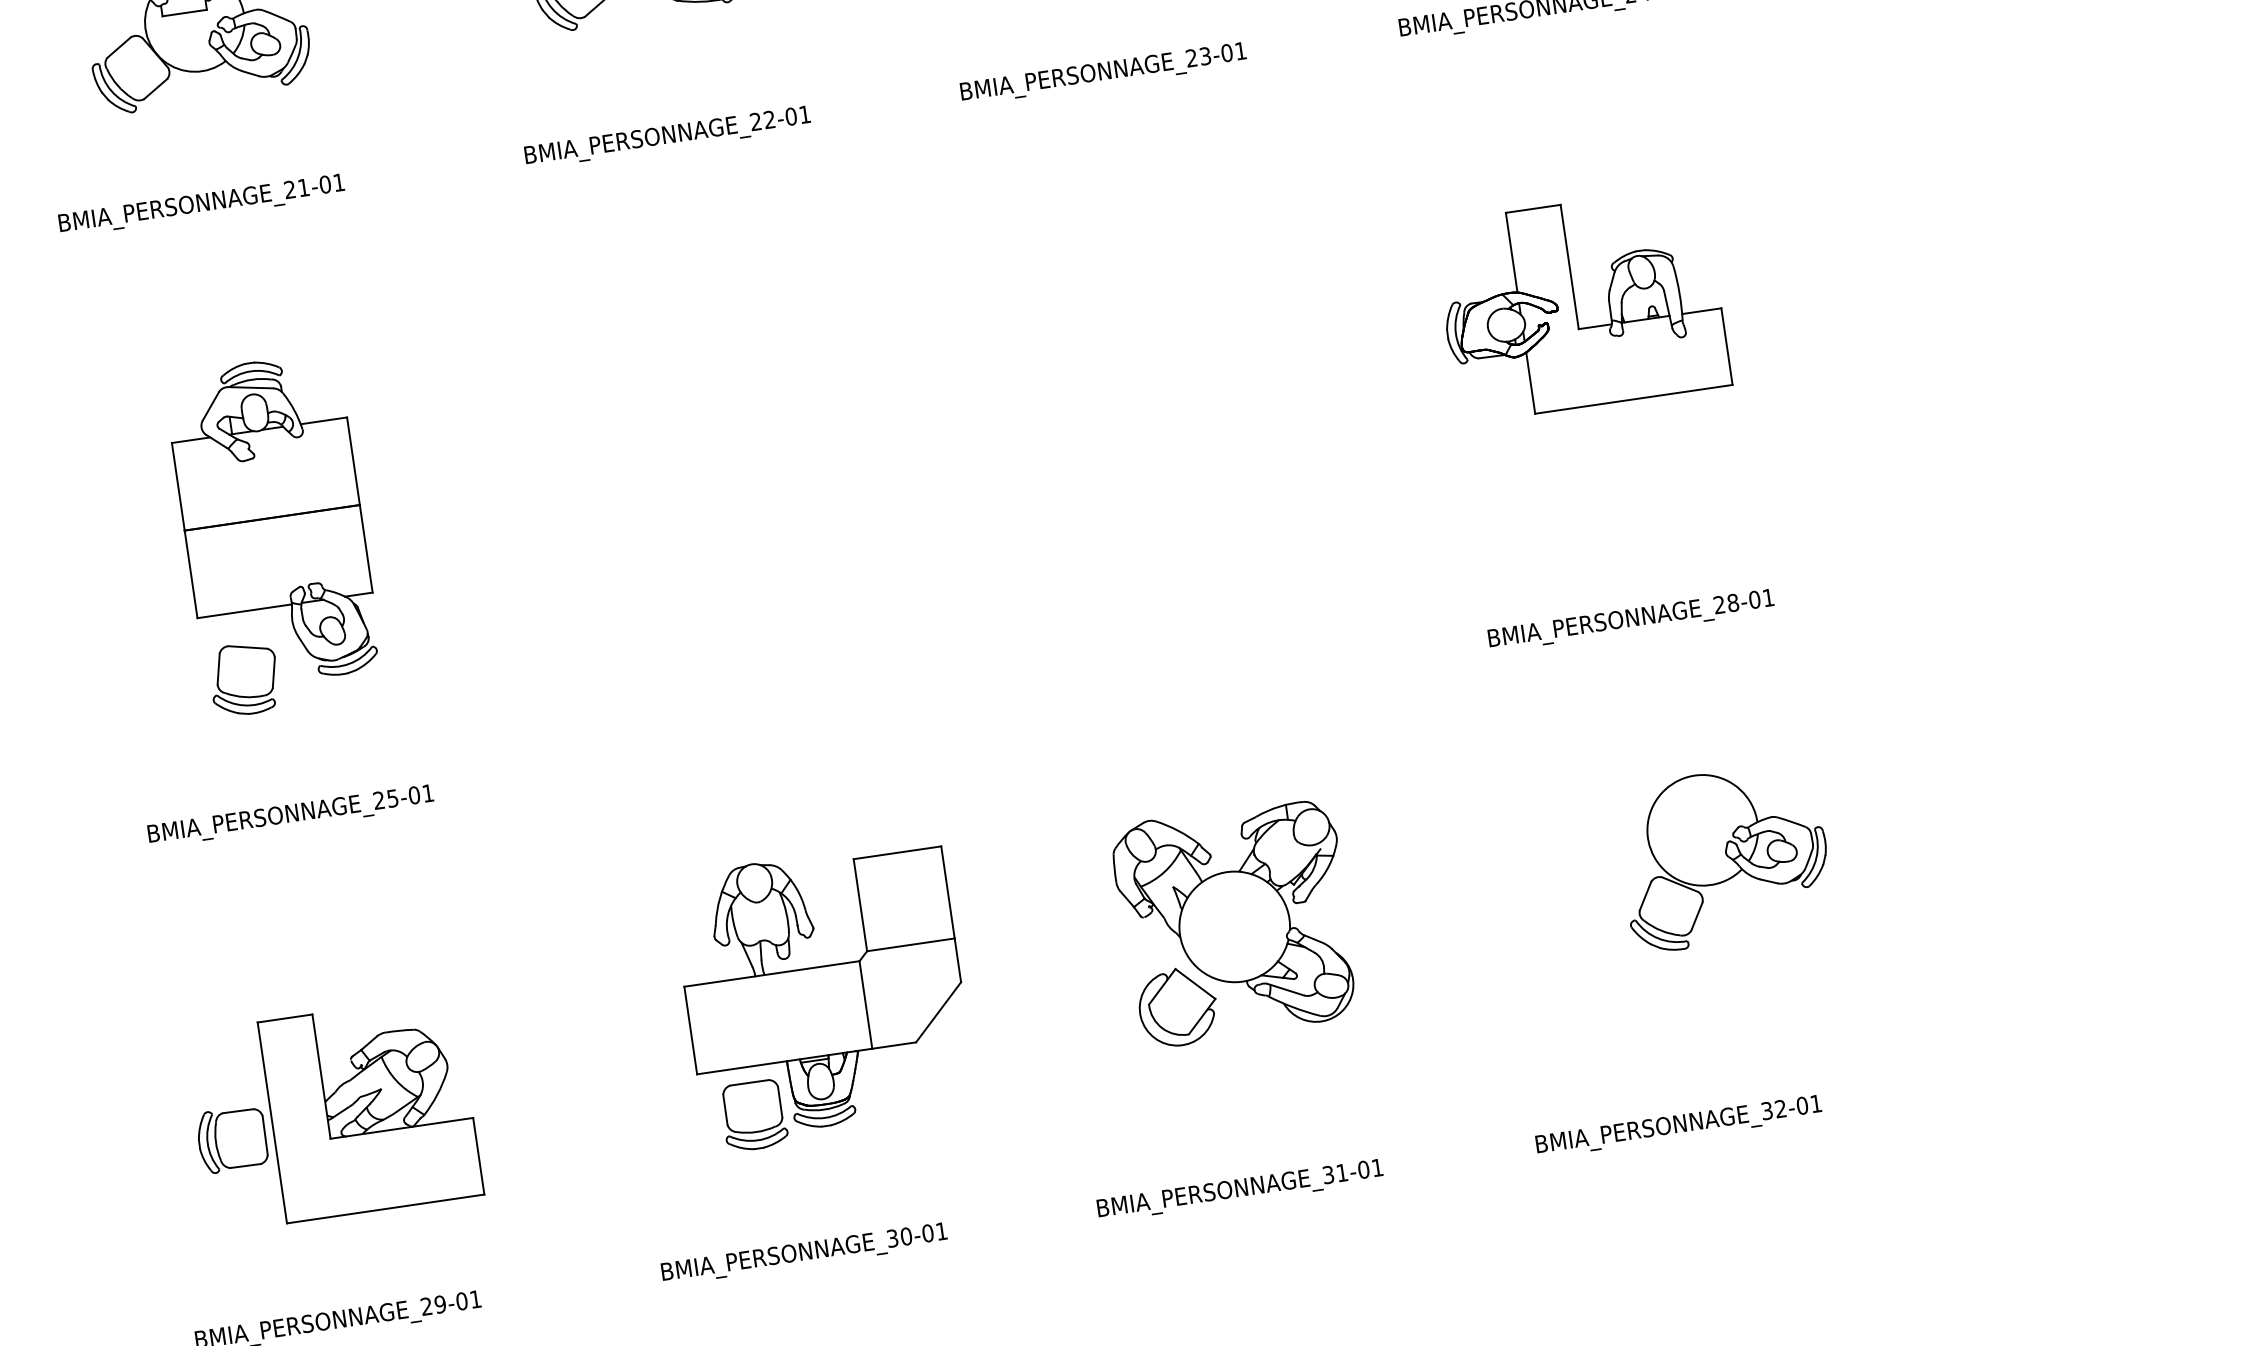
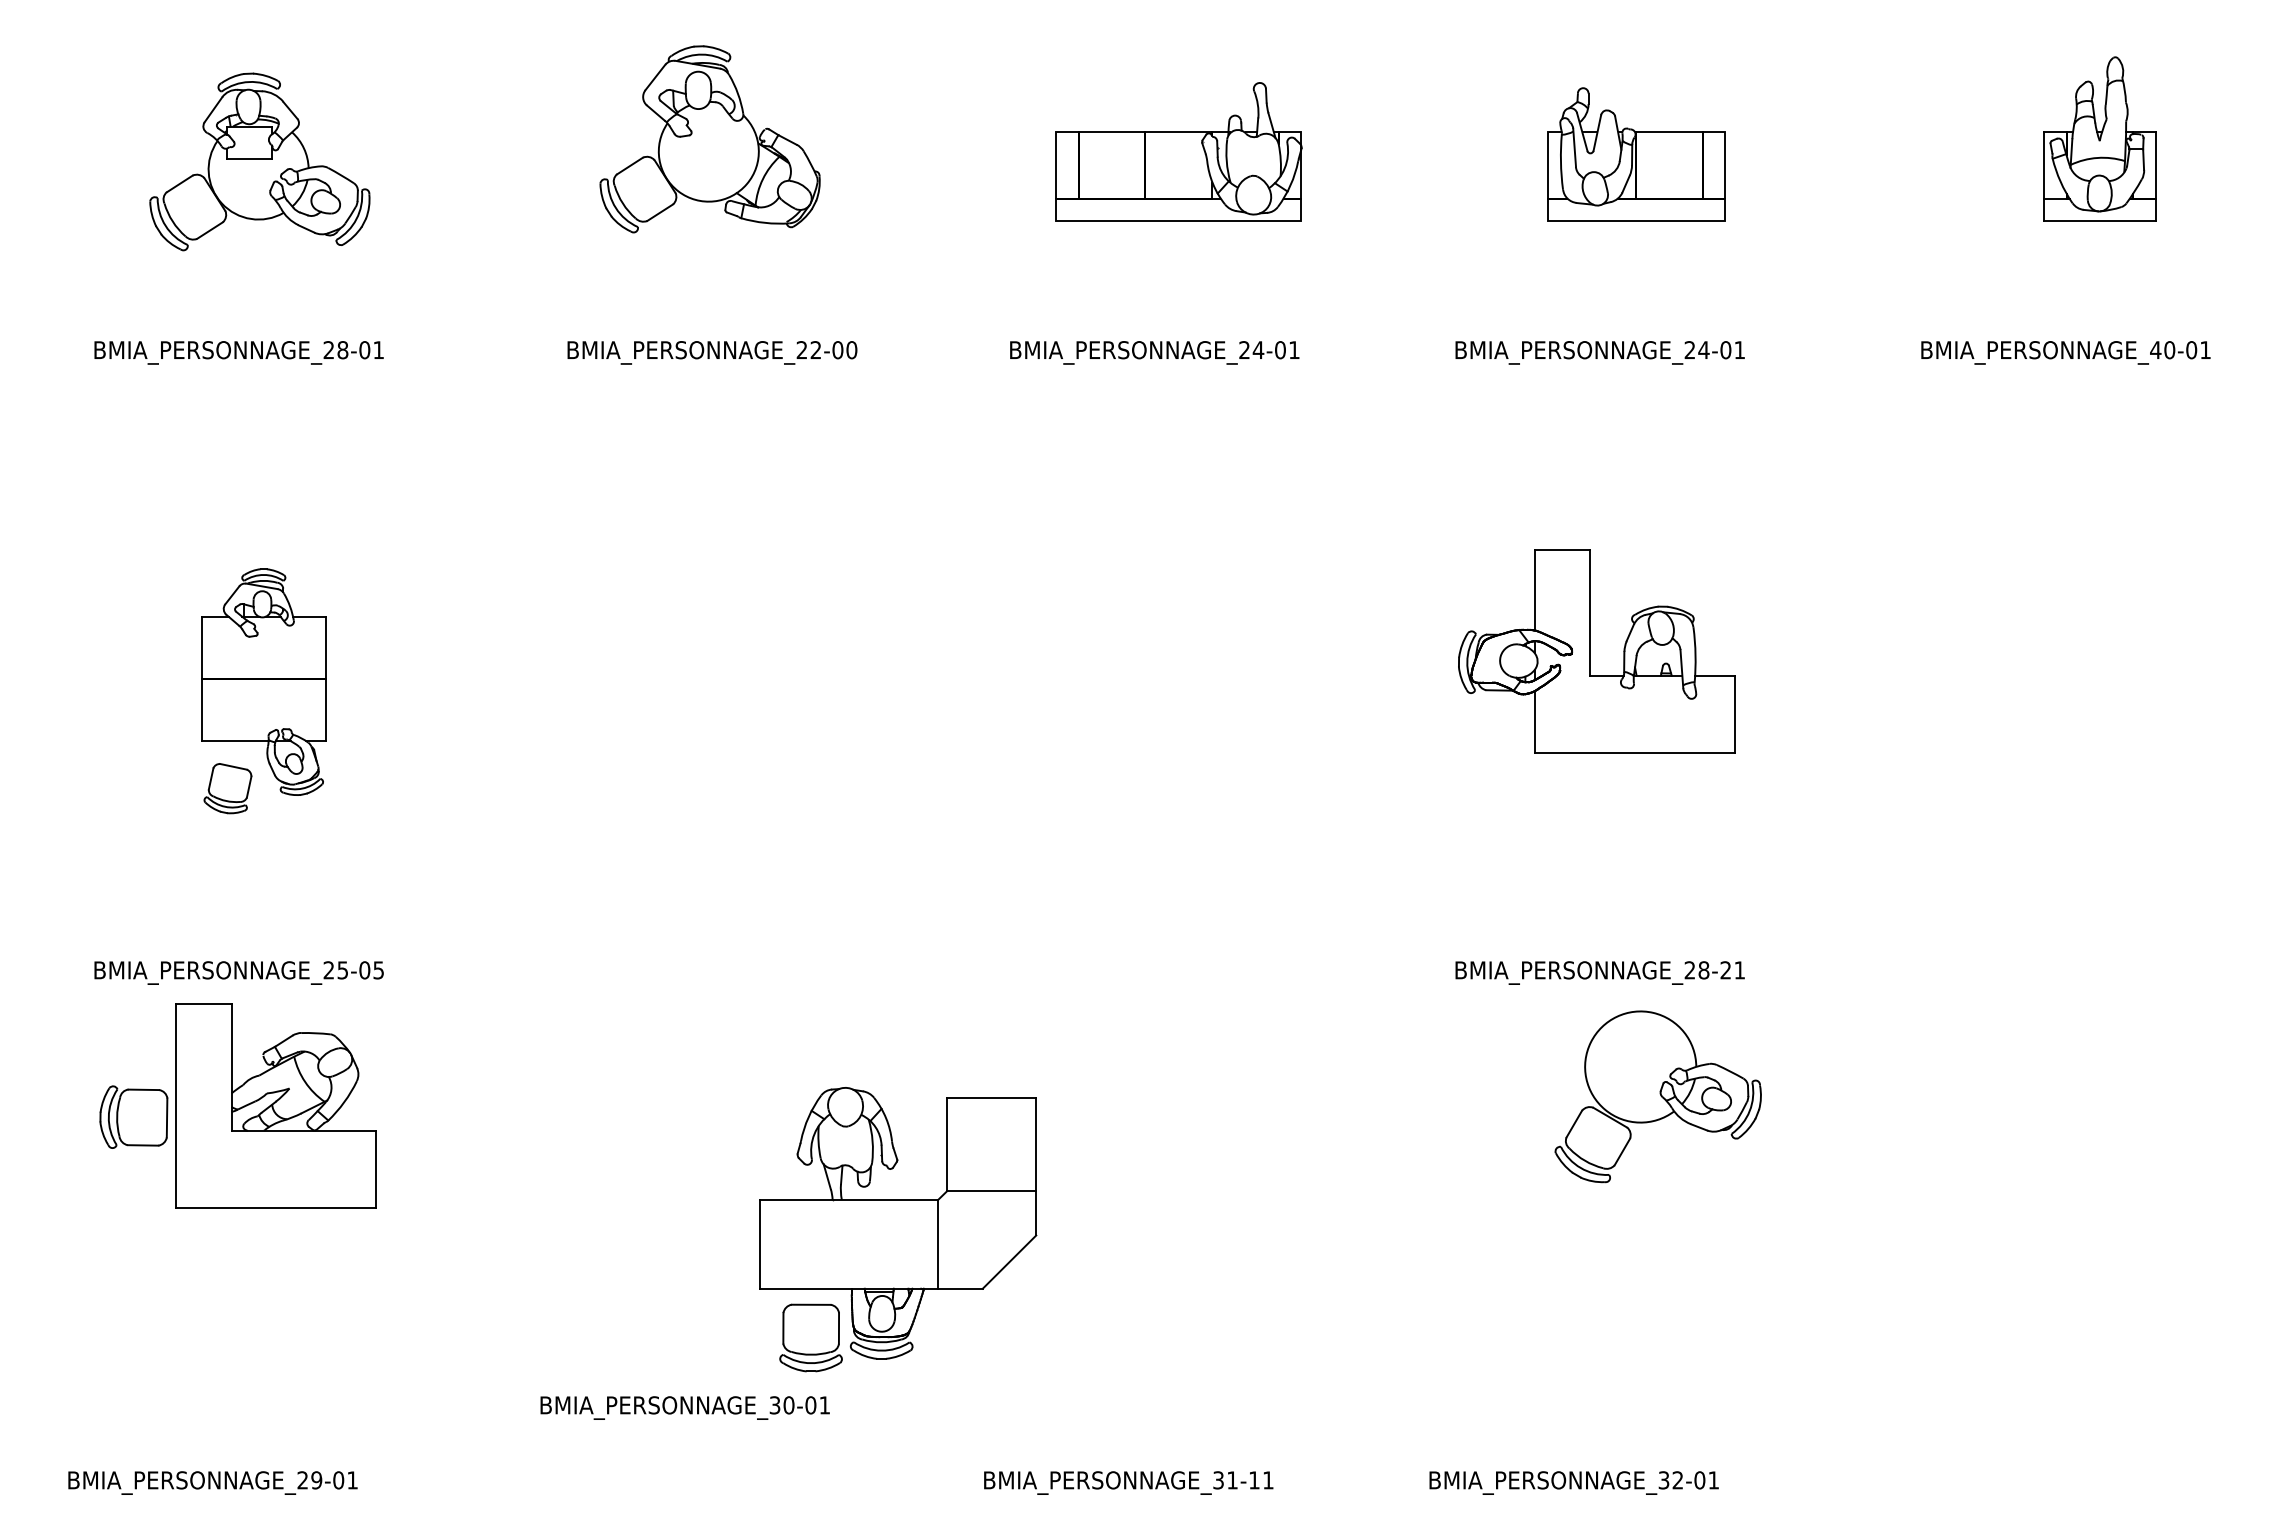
text: (1205, 56) -> (1258, 350), BMIA_PERSONNAGE_23-01 -> BMIA_PERSONNAGE_24-01
text: (804, 115) -> (851, 350), BMIA_PERSONNAGE_22-01 -> BMIA_PERSONNAGE_22-00
text: (303, 188) -> (342, 350), BMIA_PERSONNAGE_21-01 -> BMIA_PERSONNAGE_28-01
part: (274, 535) -> (263, 691), size x0.7
text: (1754, 600) -> (1725, 970), BMIA_PERSONNAGE_28-01 -> BMIA_PERSONNAGE_28-21
text: (427, 793) -> (378, 970), BMIA_PERSONNAGE_25-01 -> BMIA_PERSONNAGE_25-05
part: (1723, 856) -> (1657, 1096), moved
part: (1235, 923) -> (1162, 1216), removed
part: (824, 996) -> (898, 1229), moved
part: (332, 1113) -> (237, 1105), moved
text: (1363, 1169) -> (1254, 1480), BMIA_PERSONNAGE_31-01 -> BMIA_PERSONNAGE_31-11
text: (803, 1253) -> (684, 1407), moved

